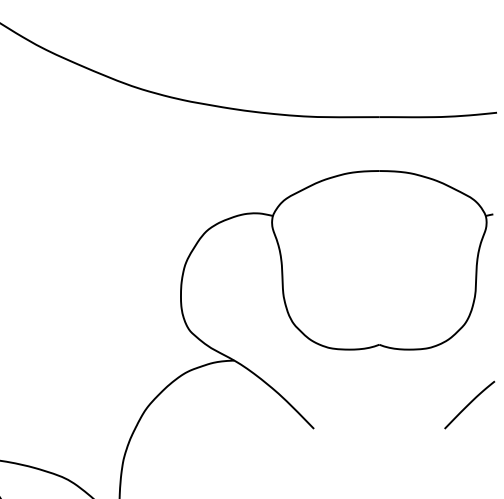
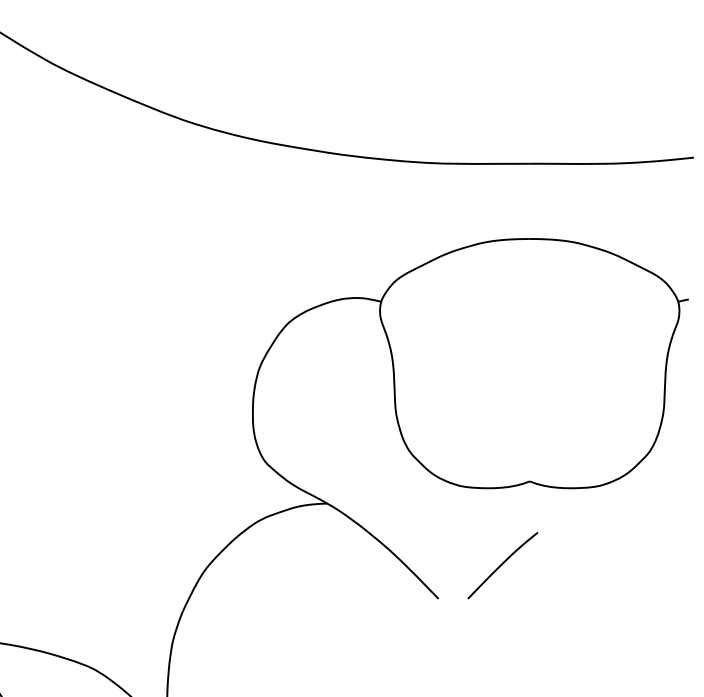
curve: (469, 404) -> (502, 565), moved

